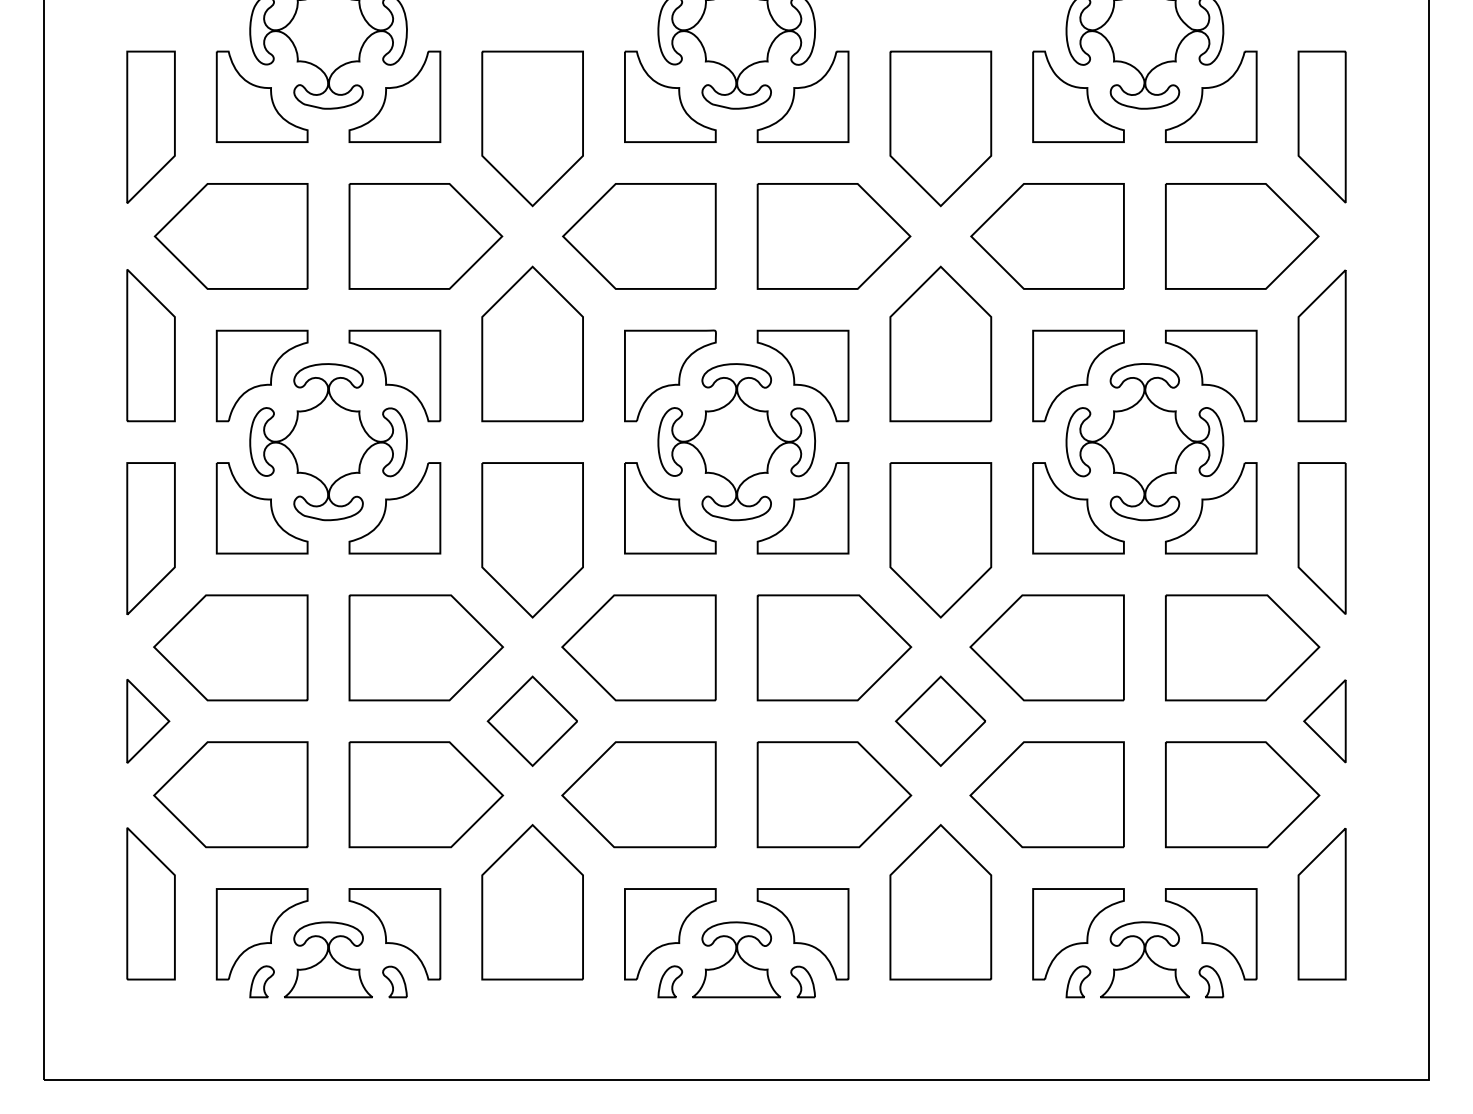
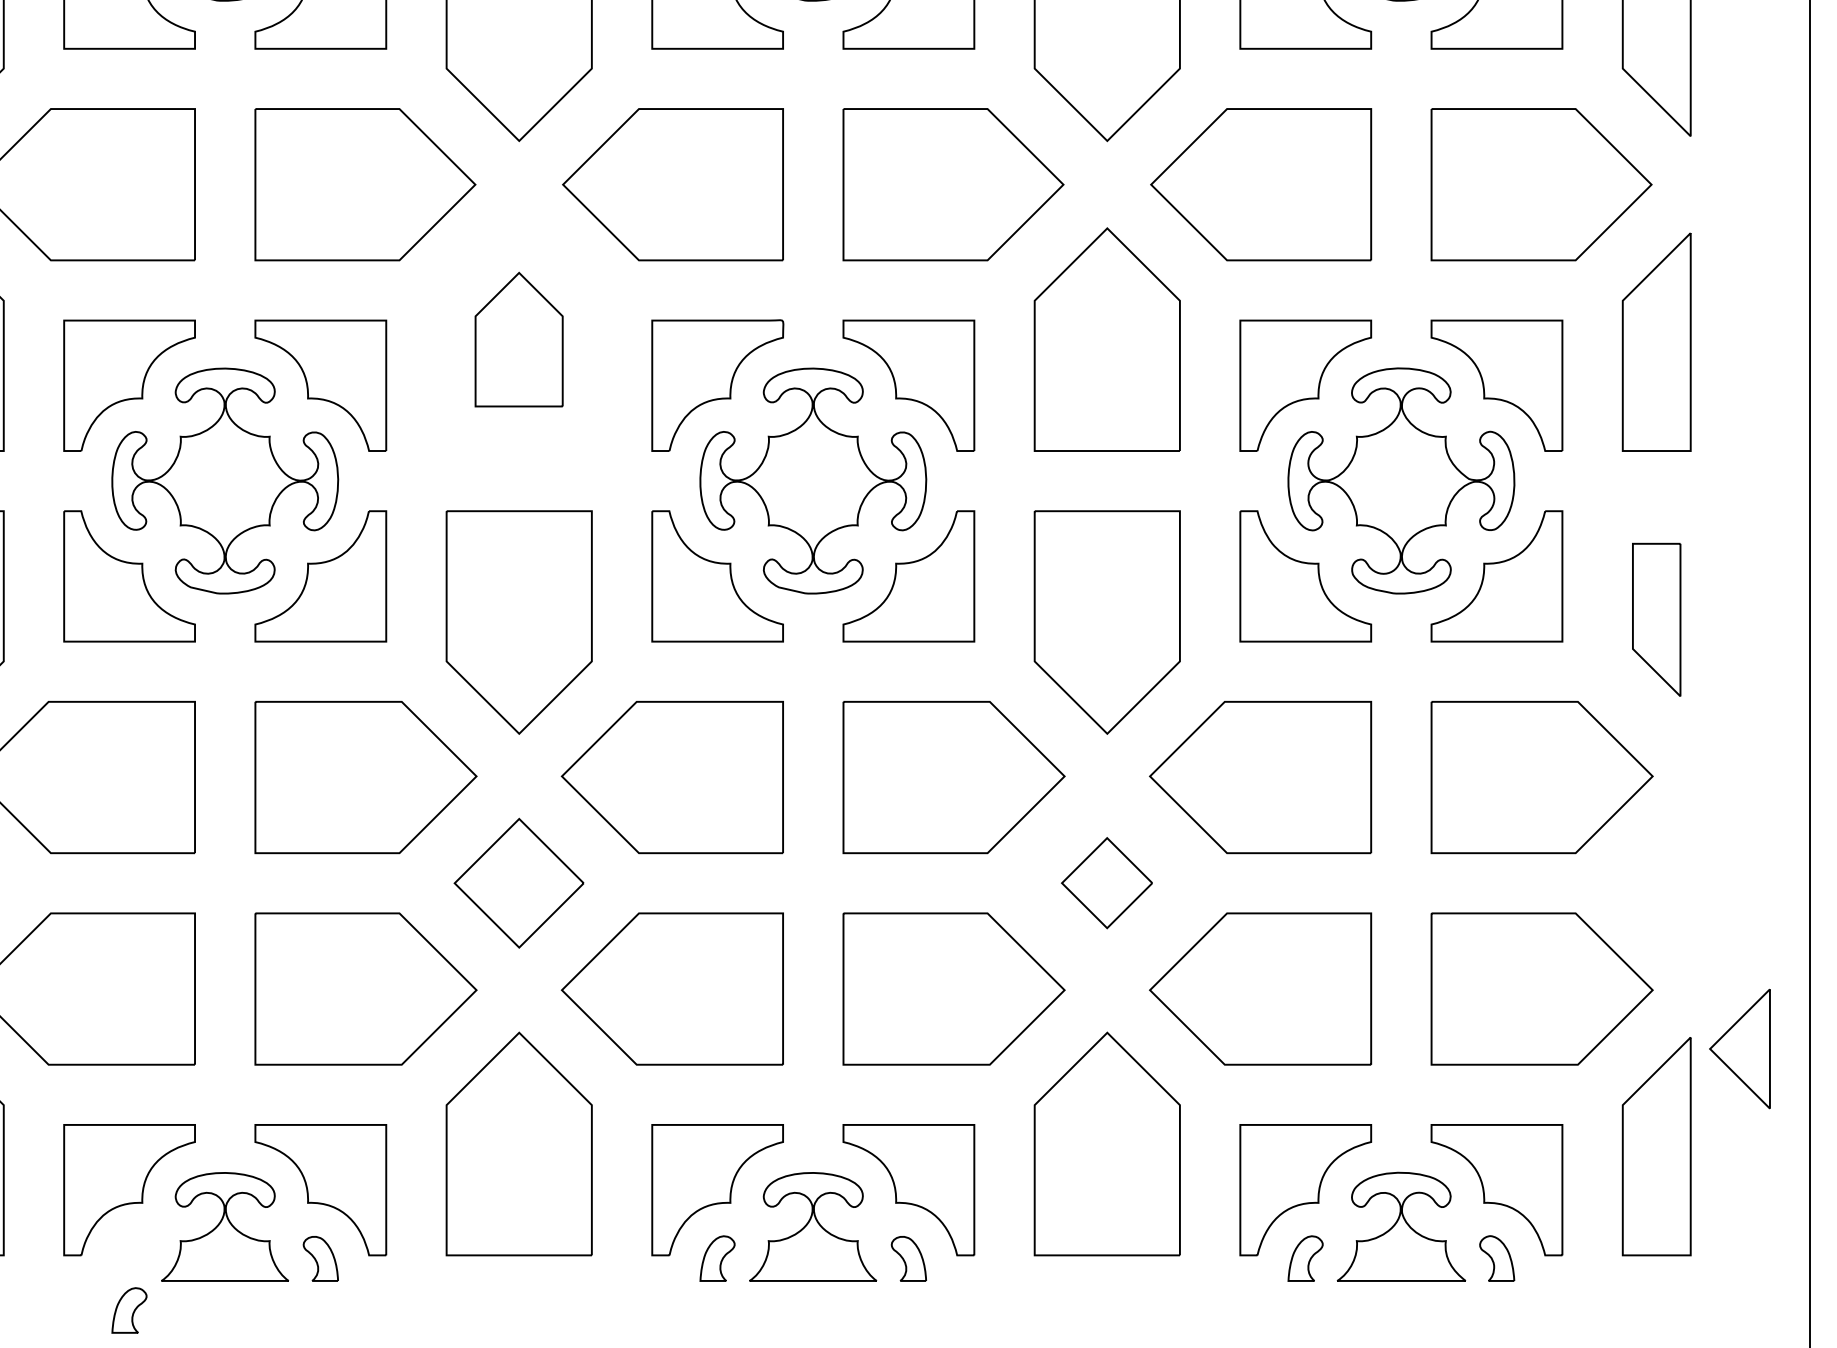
part: (532, 343) -> (519, 338), size x0.6
part: (1321, 538) -> (1655, 619), size x0.7
part: (940, 720) -> (1106, 882), size x0.7
part: (1324, 721) -> (1739, 1049), moved
part: (261, 981) -> (128, 1310), moved

